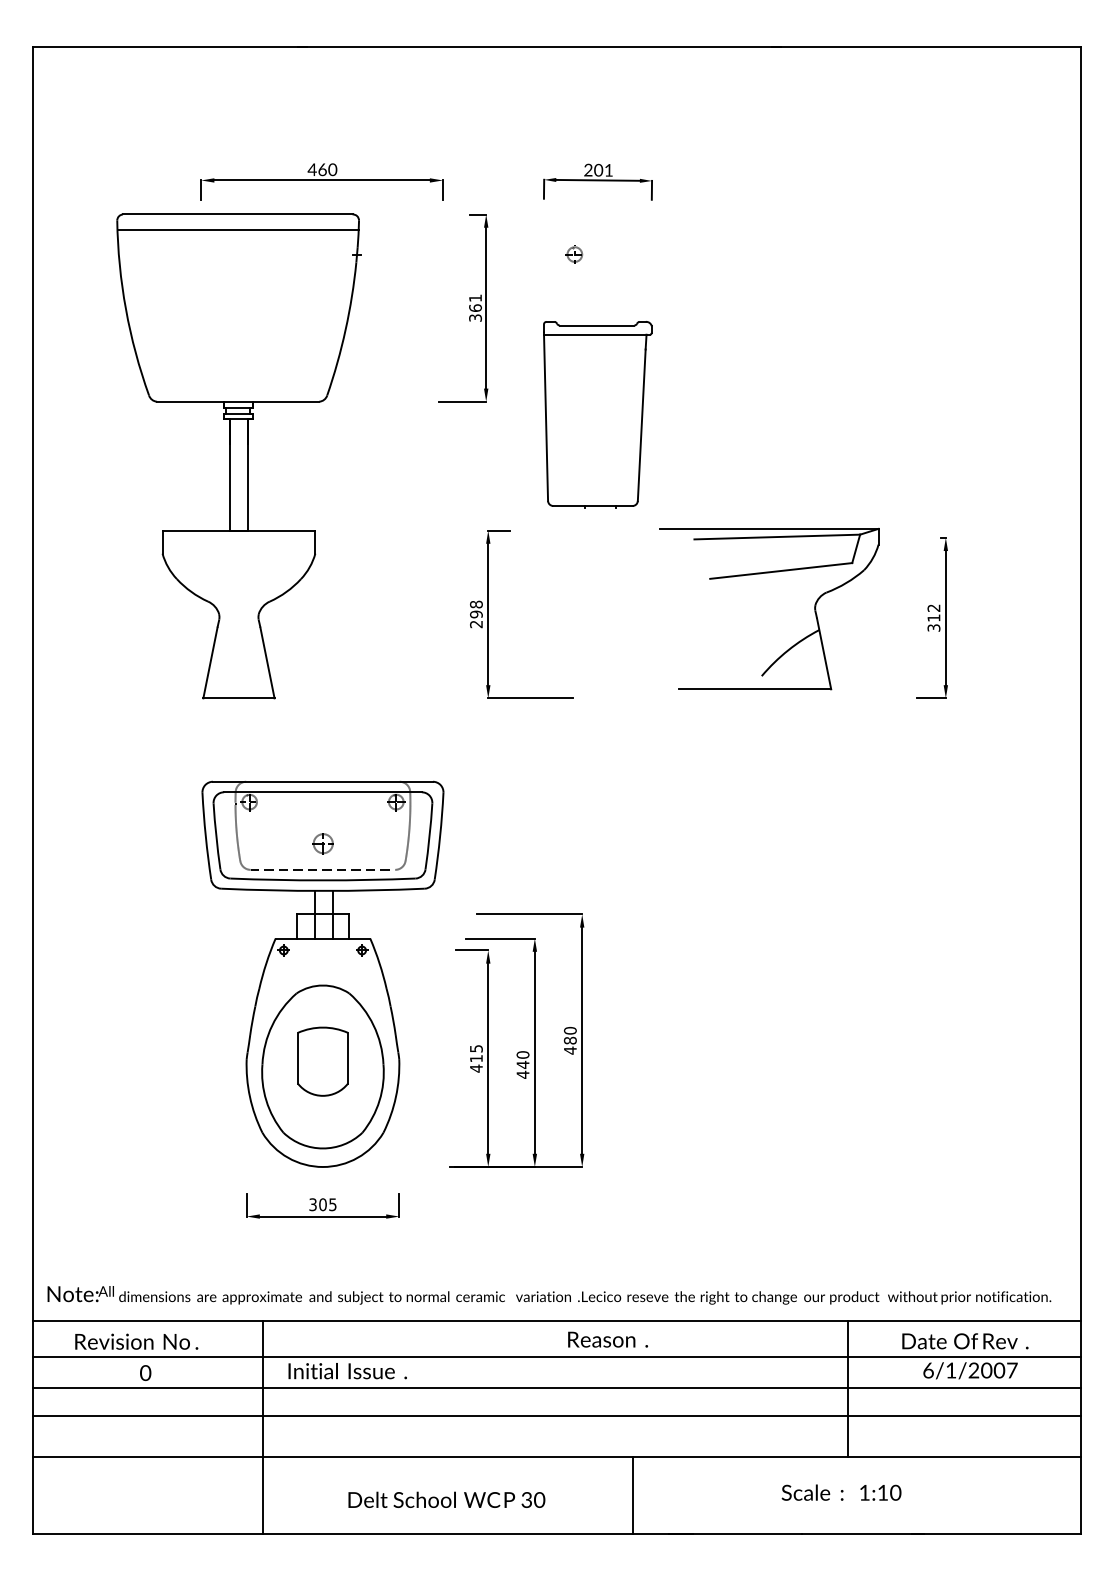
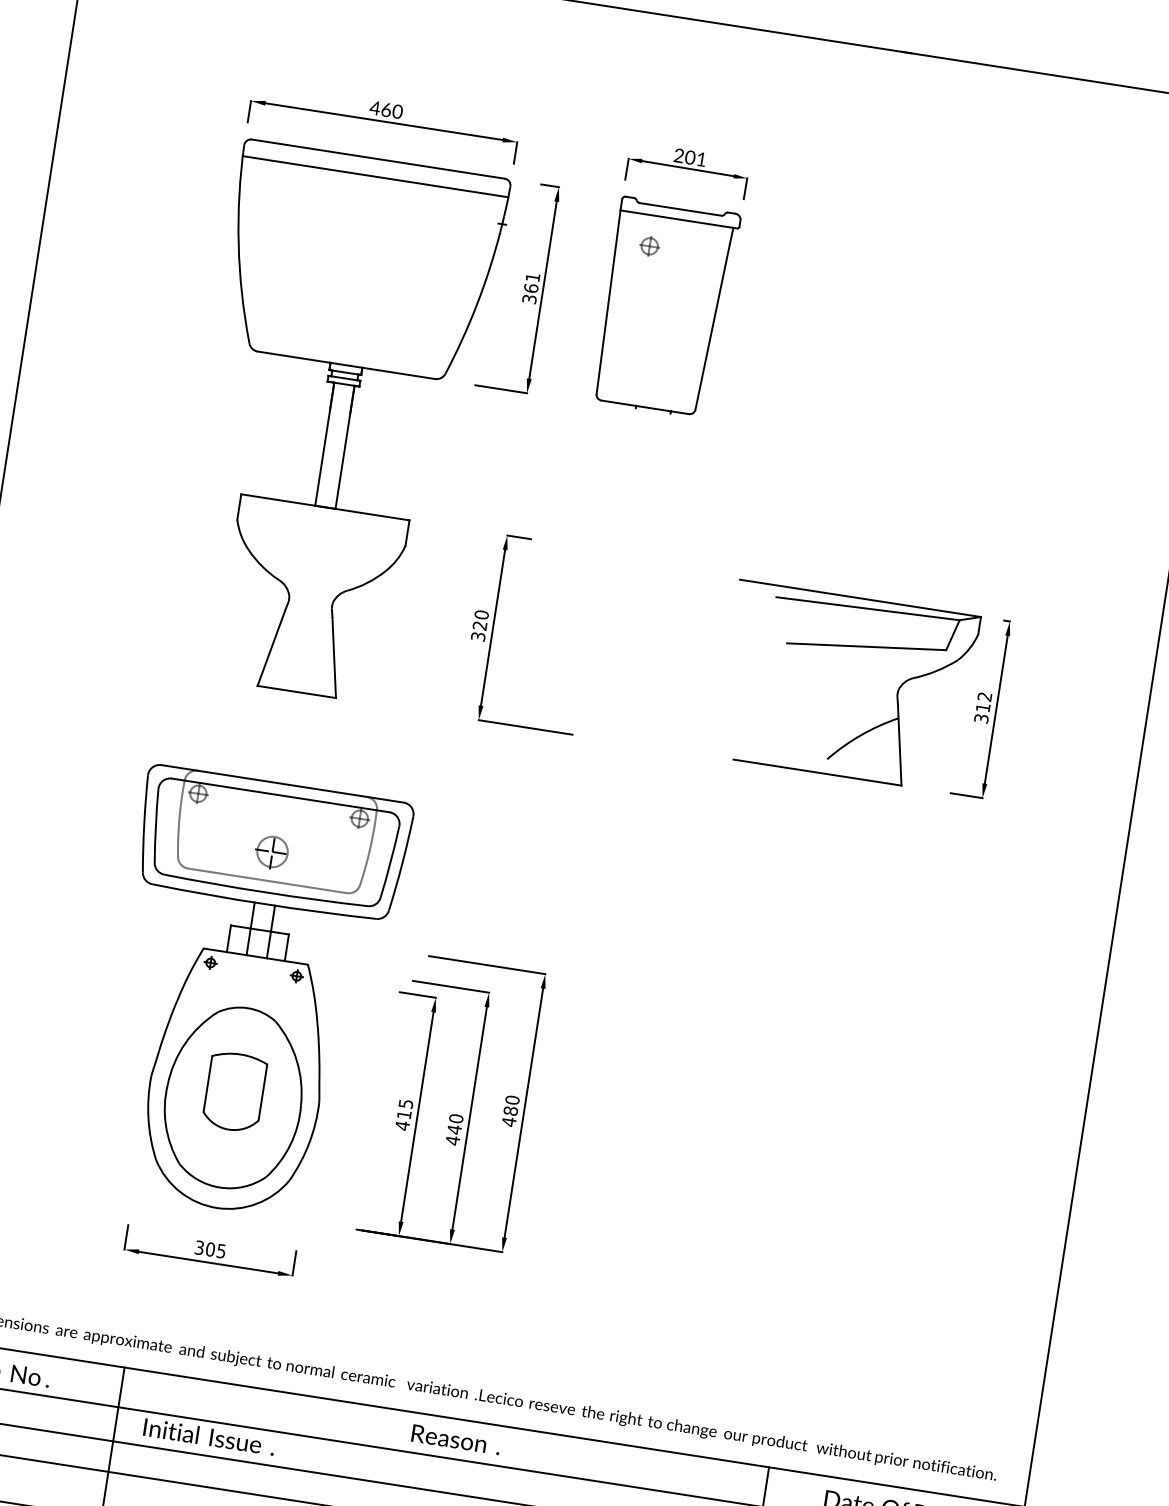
part: (597, 414) -> (665, 307), moved
part: (238, 456) -> (337, 425), moved
part: (761, 574) -> (844, 647), moved
text: (476, 614) -> (480, 625), 298 -> 320
part: (322, 843) -> (271, 851), size x1.43
text: (607, 1339) -> (455, 1439), moved

